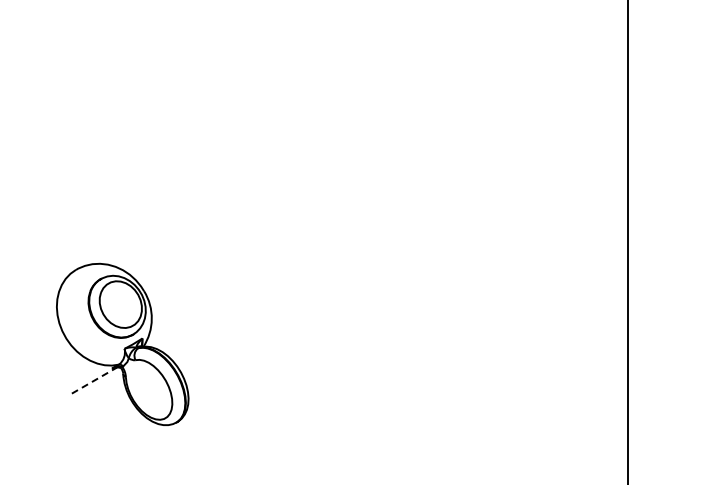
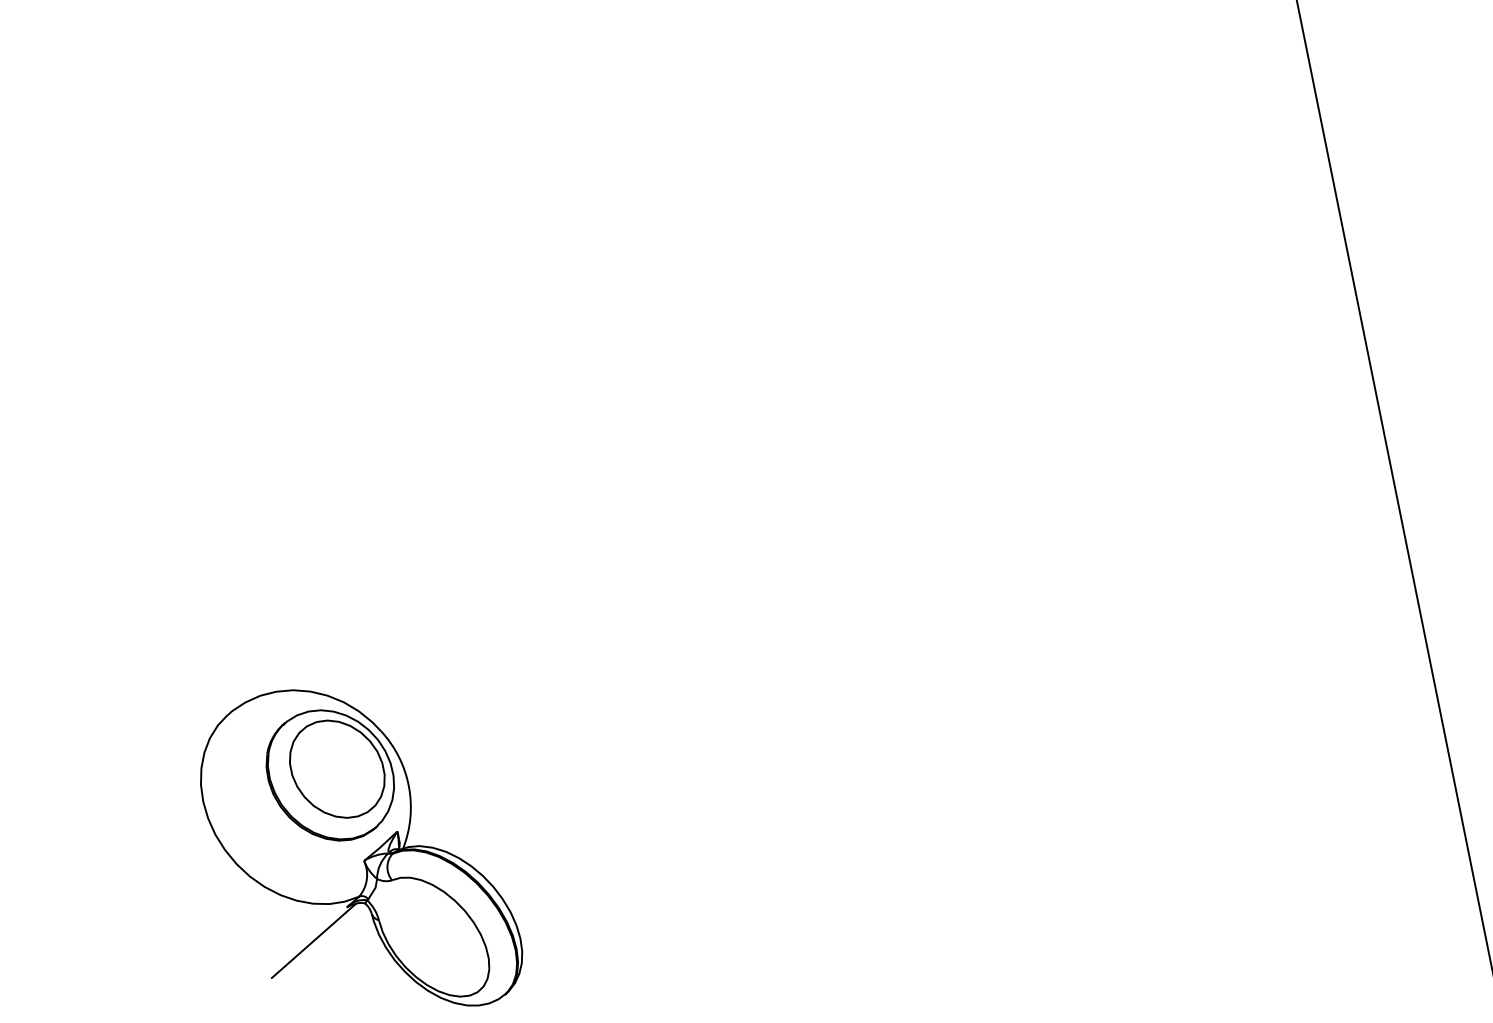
line: (94, 380) -> (314, 940), dashed -> solid

